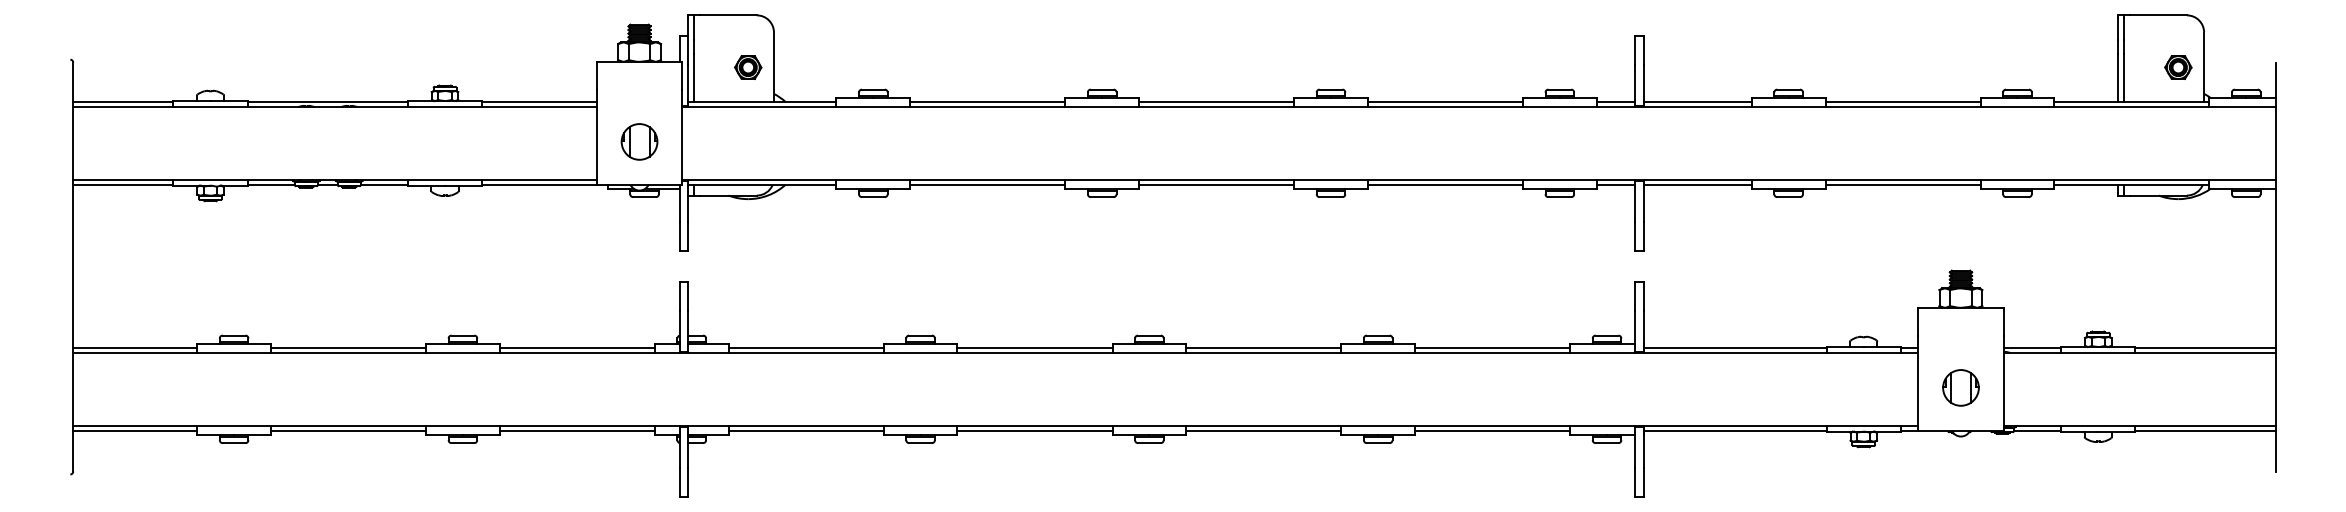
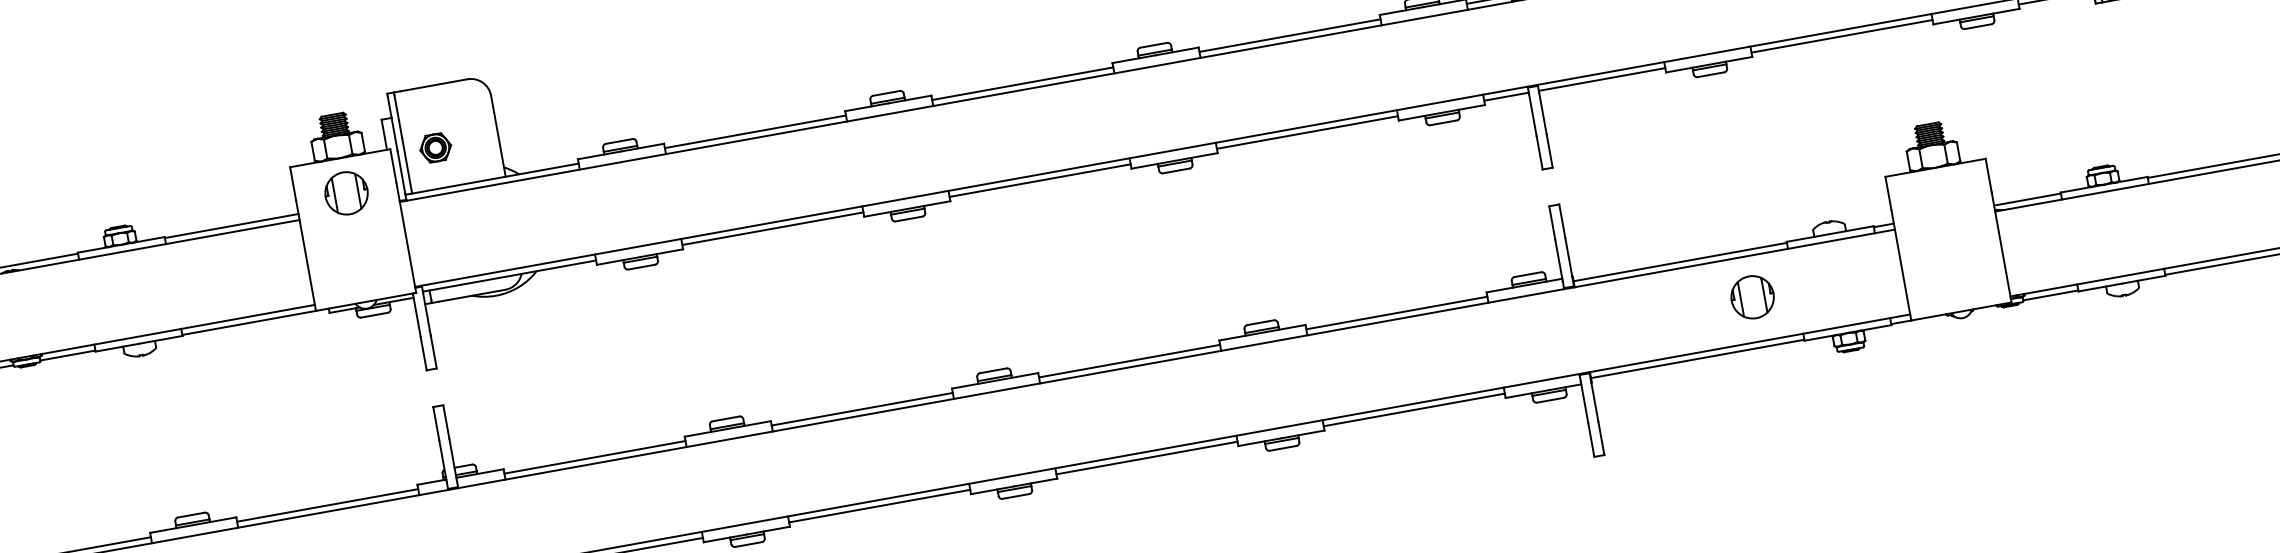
part: (748, 67) -> (435, 147), moved
part: (639, 141) -> (346, 192), moved
part: (1960, 387) -> (1751, 296), moved

